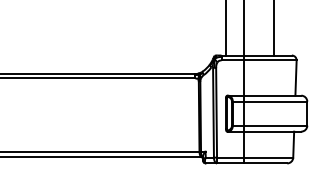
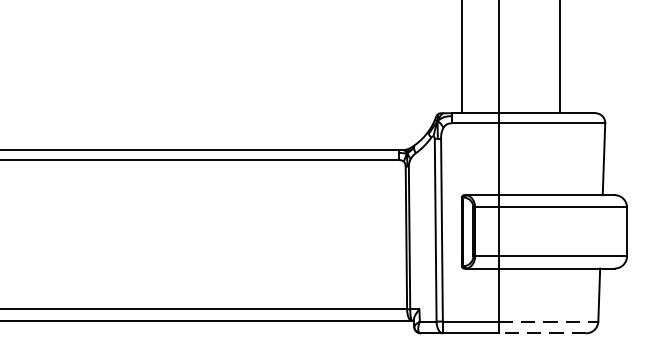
line: (269, 157) -> (549, 321), solid -> dashed
line: (265, 163) -> (541, 333), solid -> dashed

